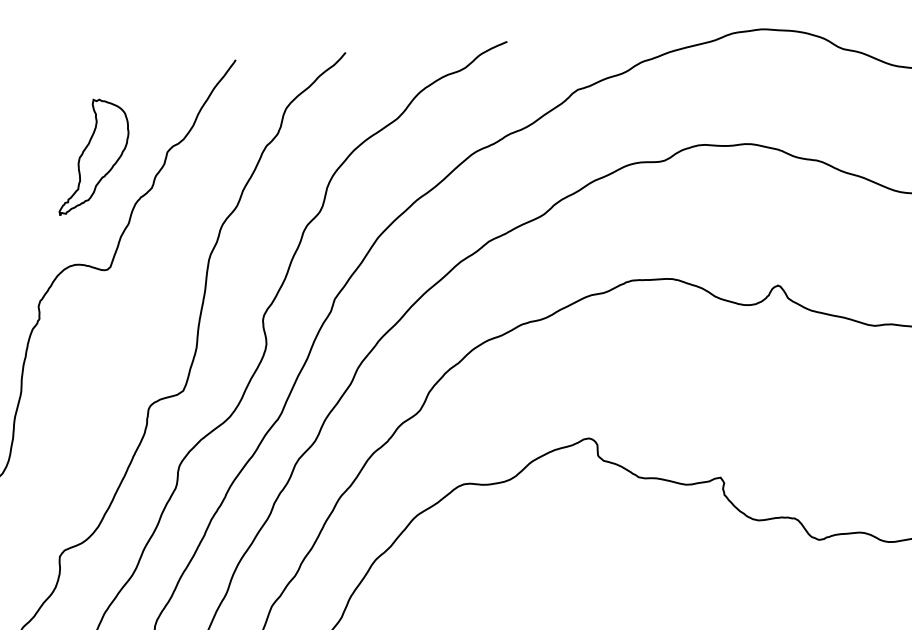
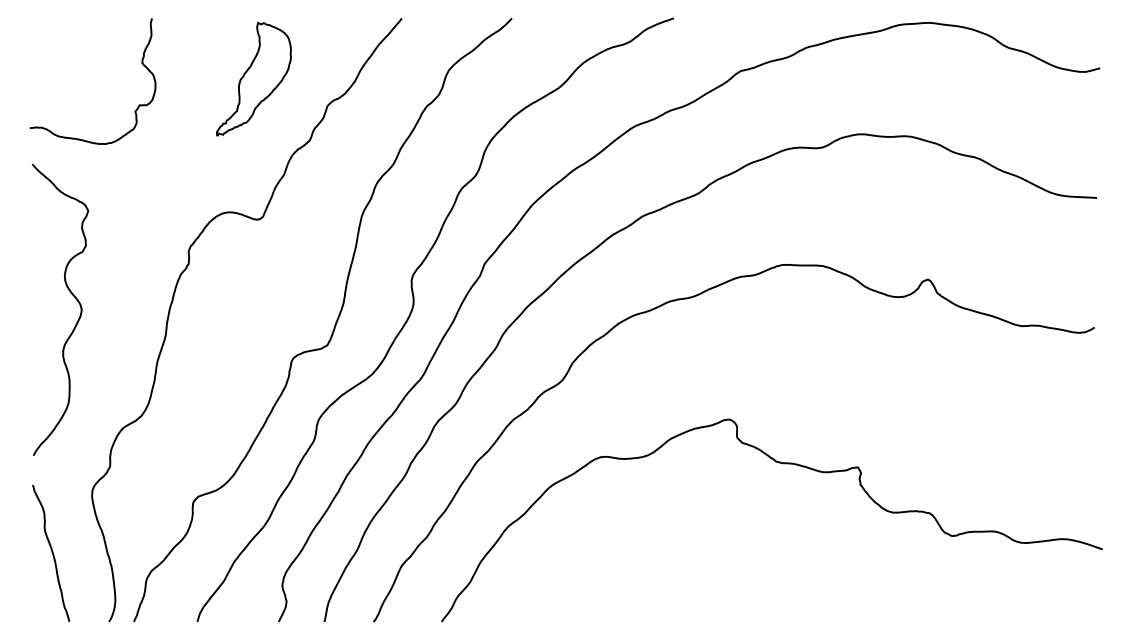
part: (92, 155) -> (253, 78), moved

